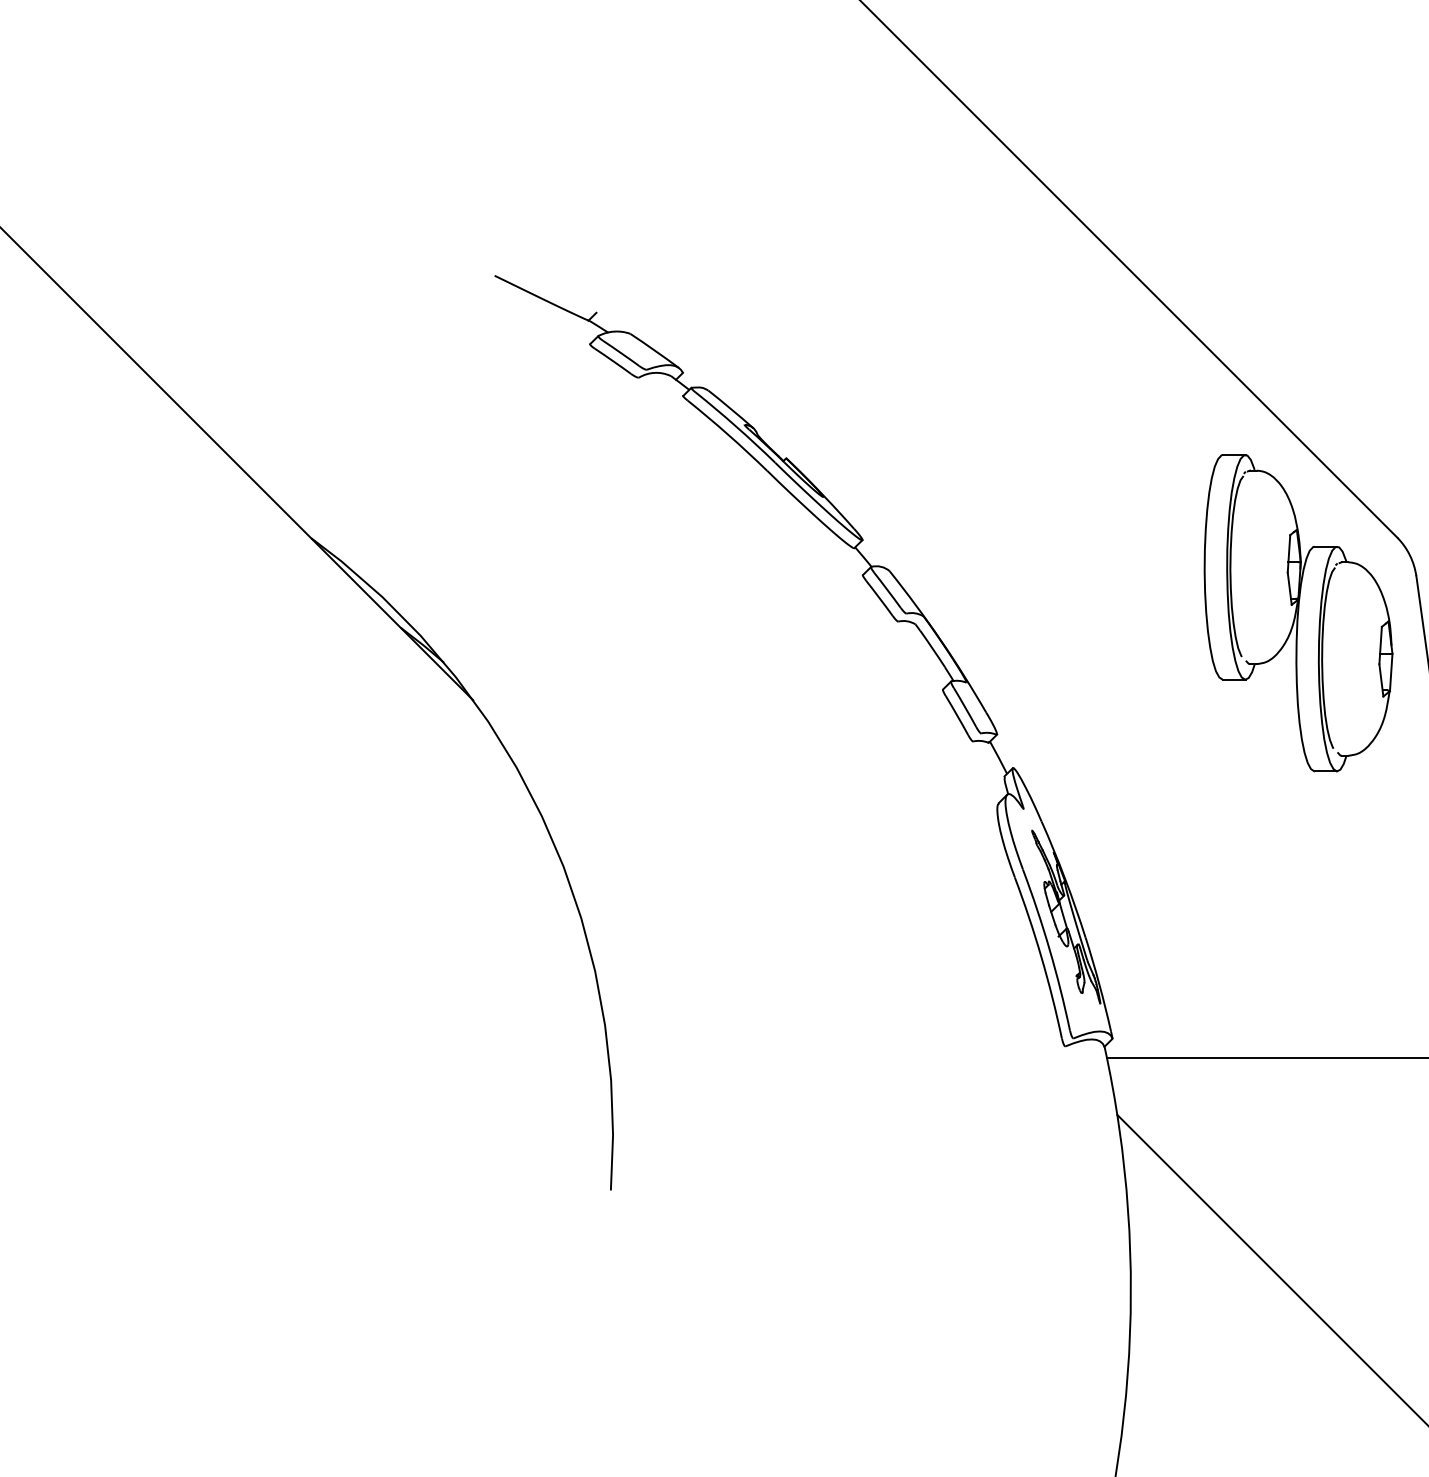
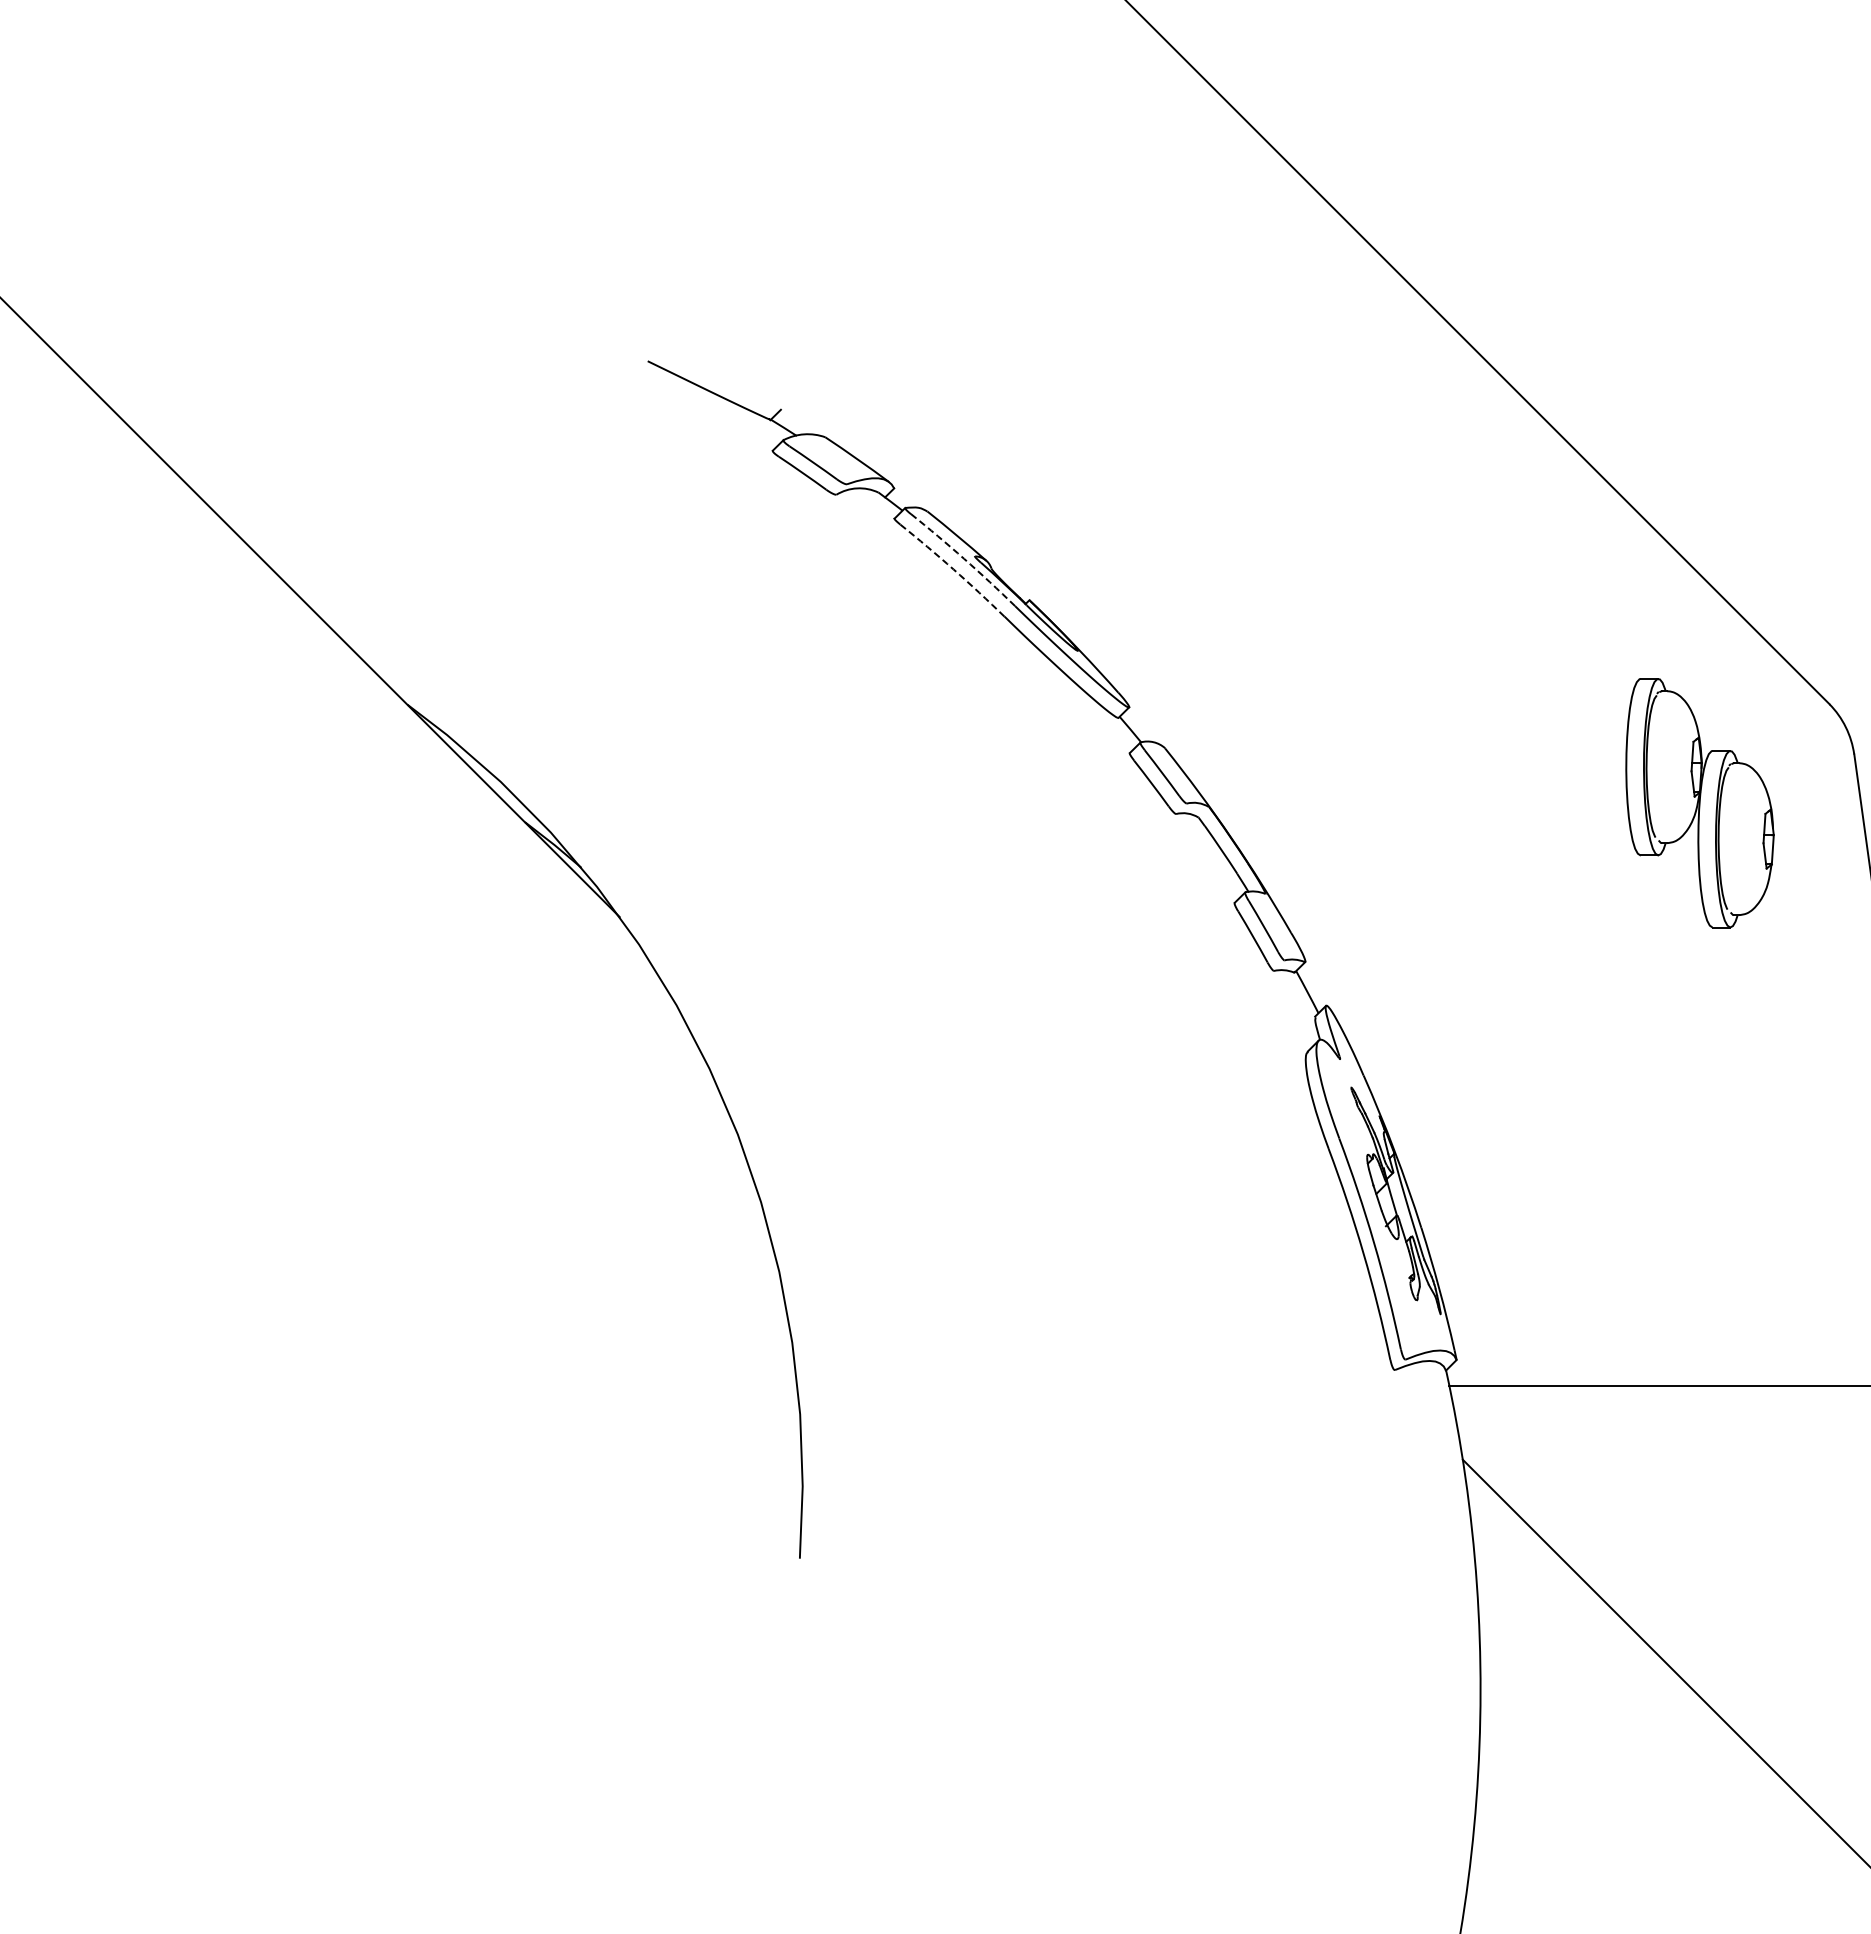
arc: (736, 426) -> (964, 558), solid -> dashed
arc: (728, 434) -> (953, 569), solid -> dashed
part: (1298, 613) -> (1699, 803), size x0.6

